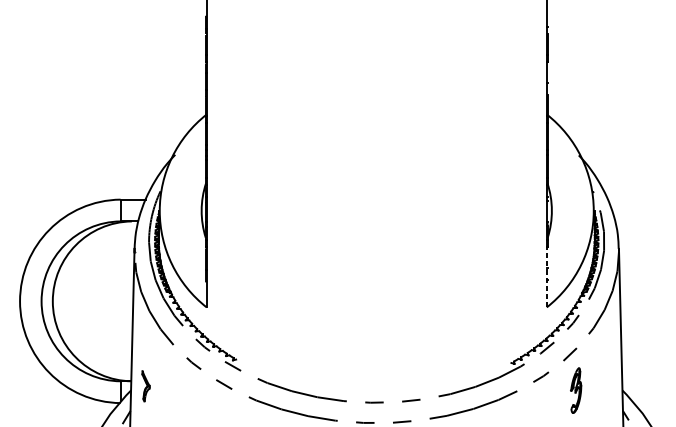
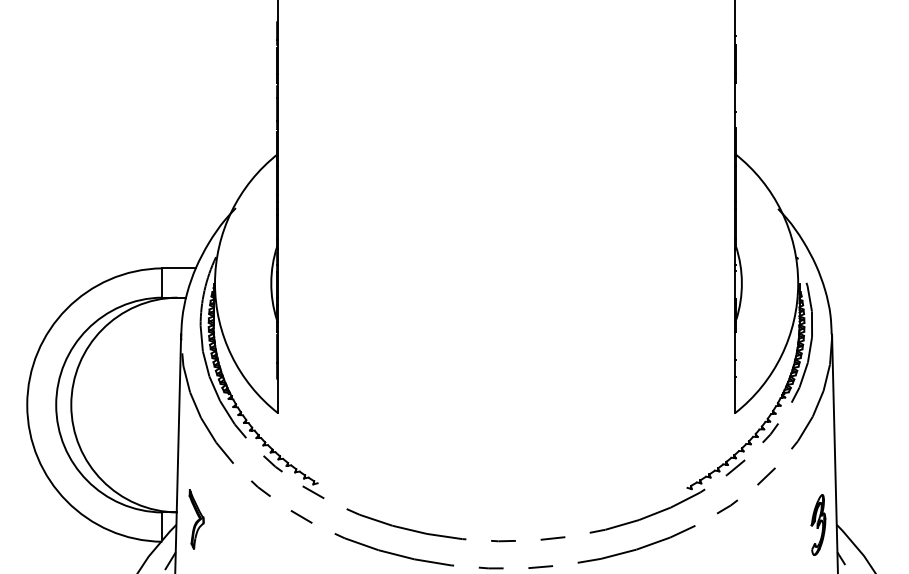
line: (547, 277) -> (735, 372), dashed -> solid
part: (145, 386) -> (196, 519), size x1.43
part: (576, 390) -> (818, 524), moved

